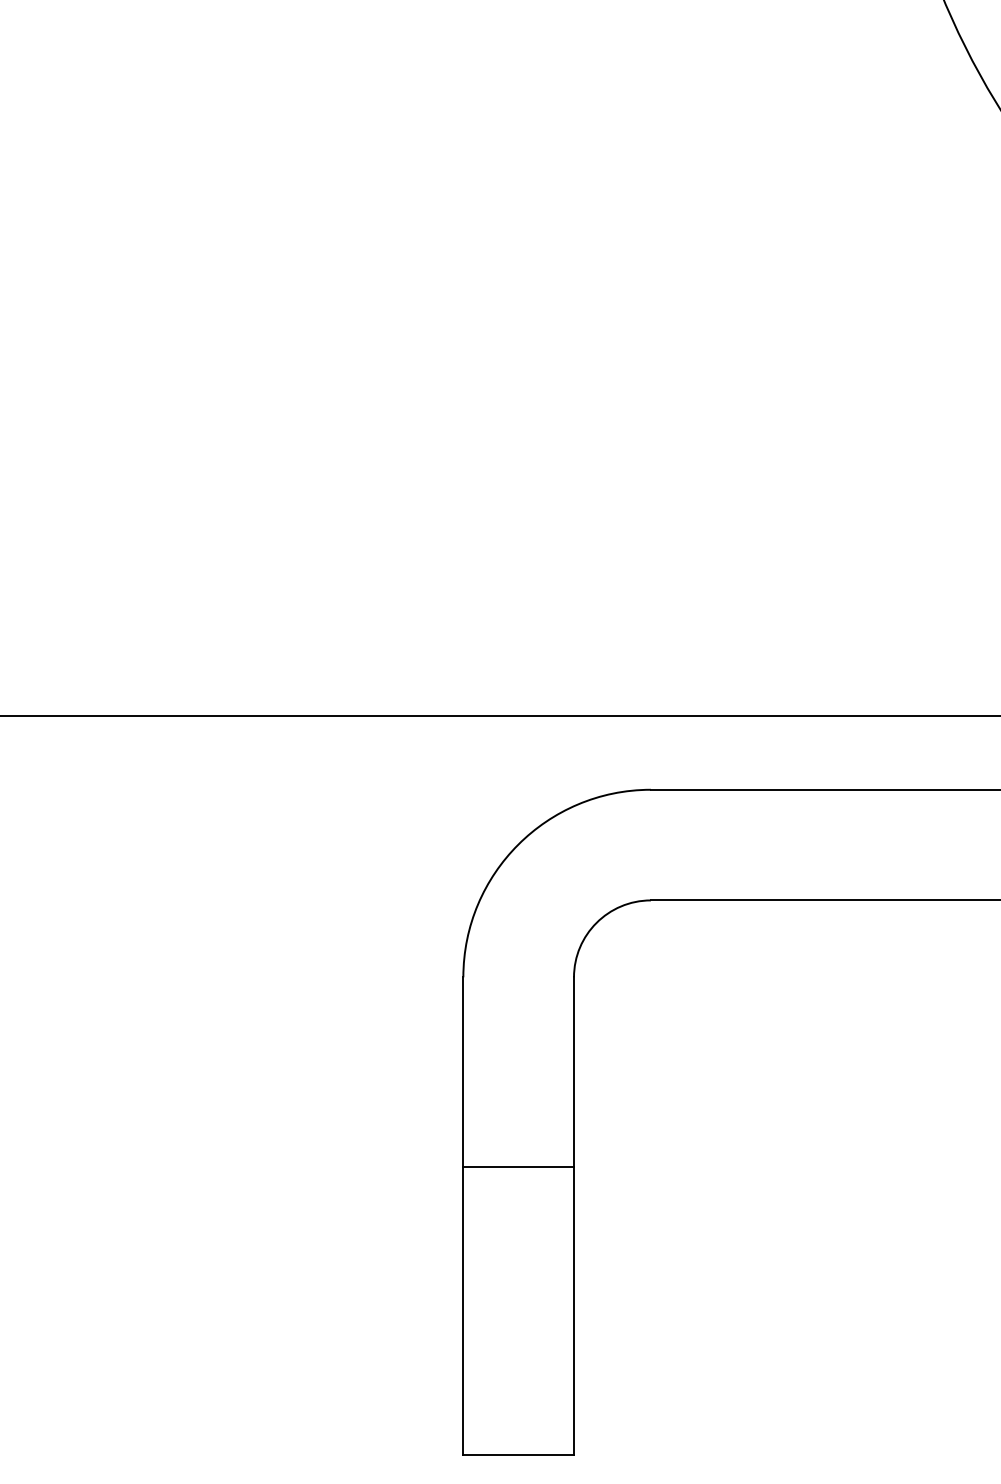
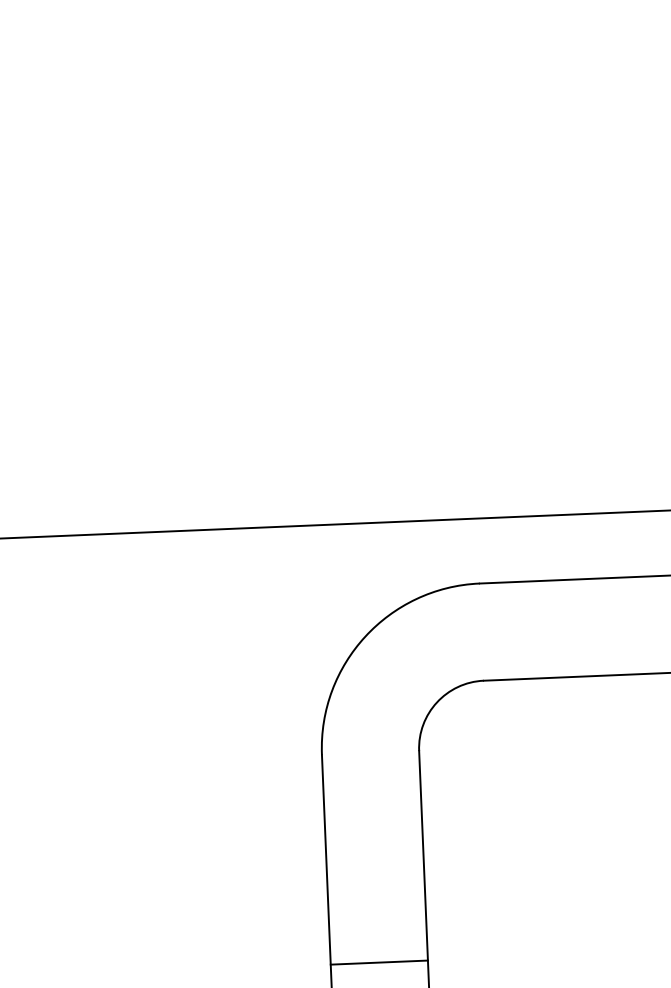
line: (518, 1166) -> (379, 962), moved

